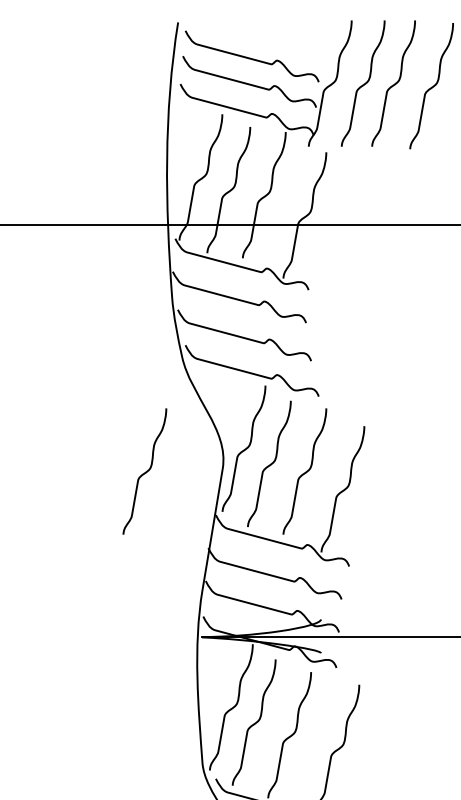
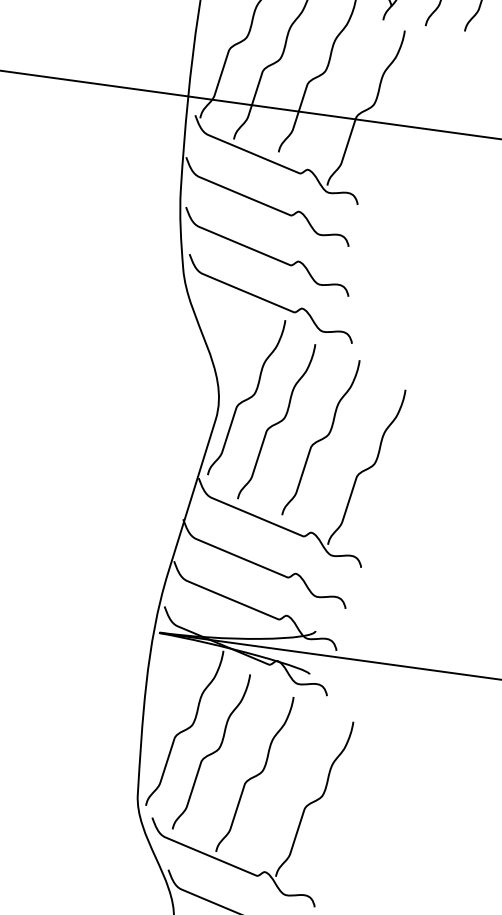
curve: (145, 471) -> (115, 409), removed

